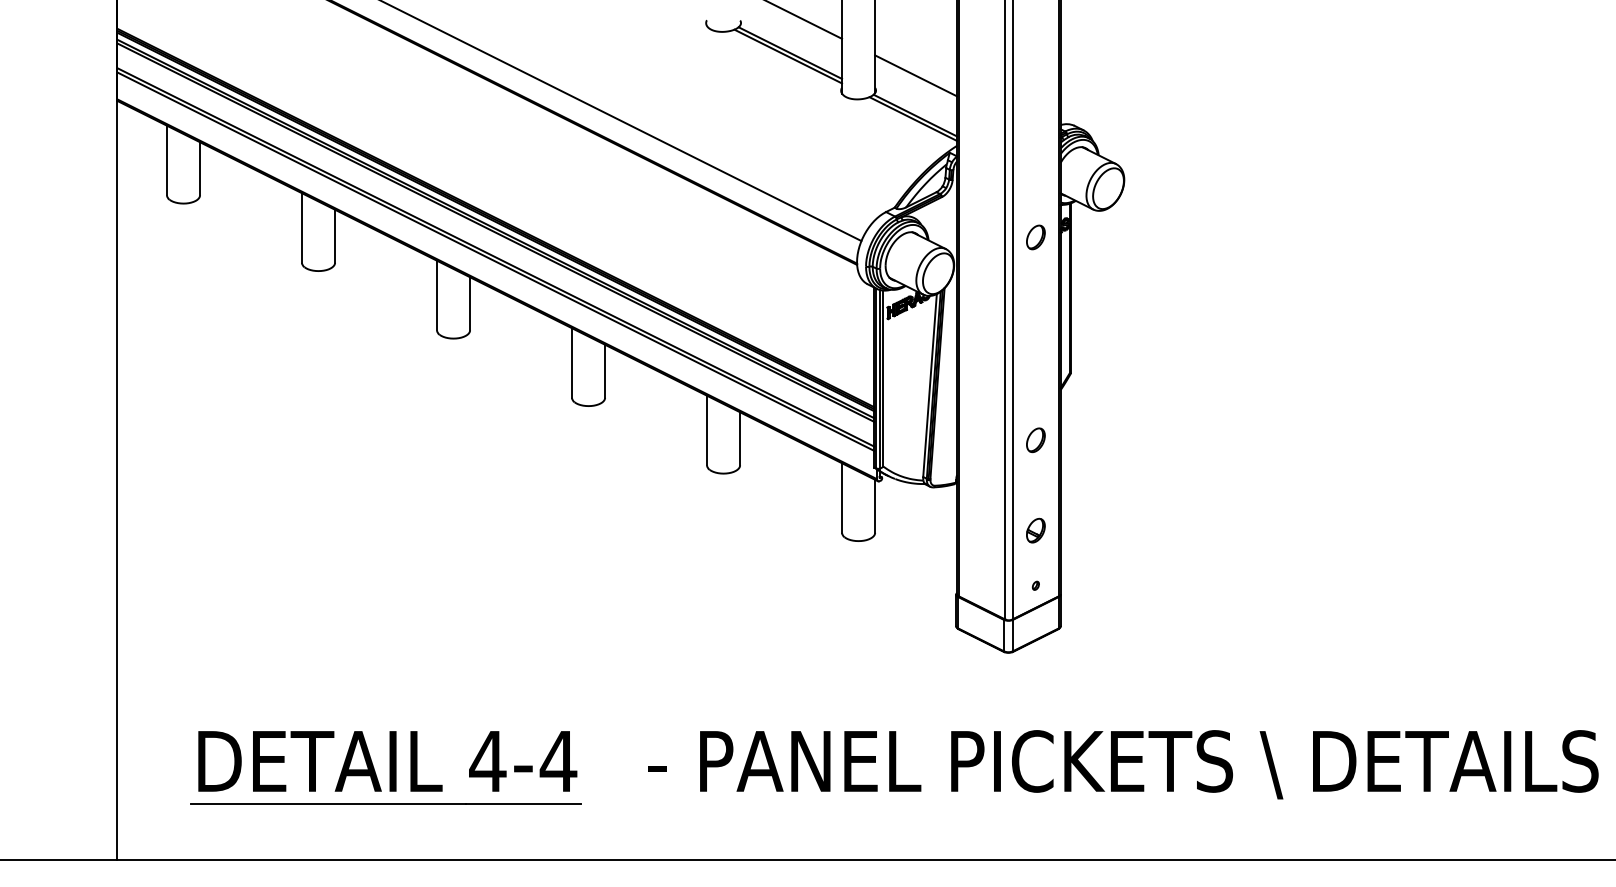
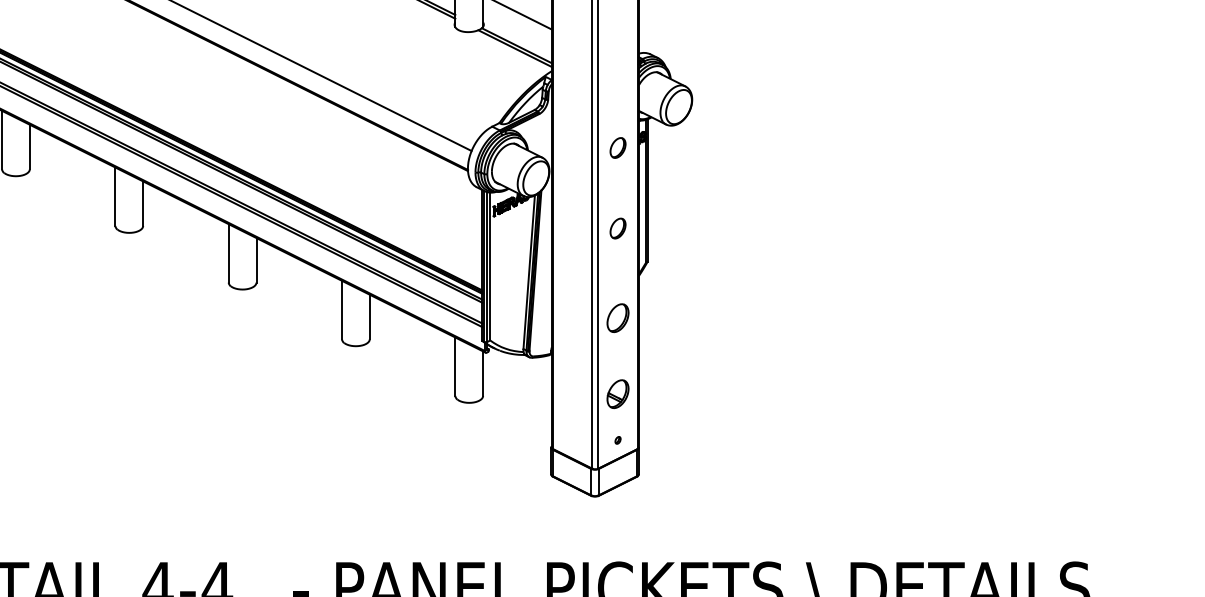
part: (1035, 333) -> (617, 228), added
part: (1035, 440) -> (617, 318), size x1.4
part: (1035, 530) -> (617, 393), size x1.4

